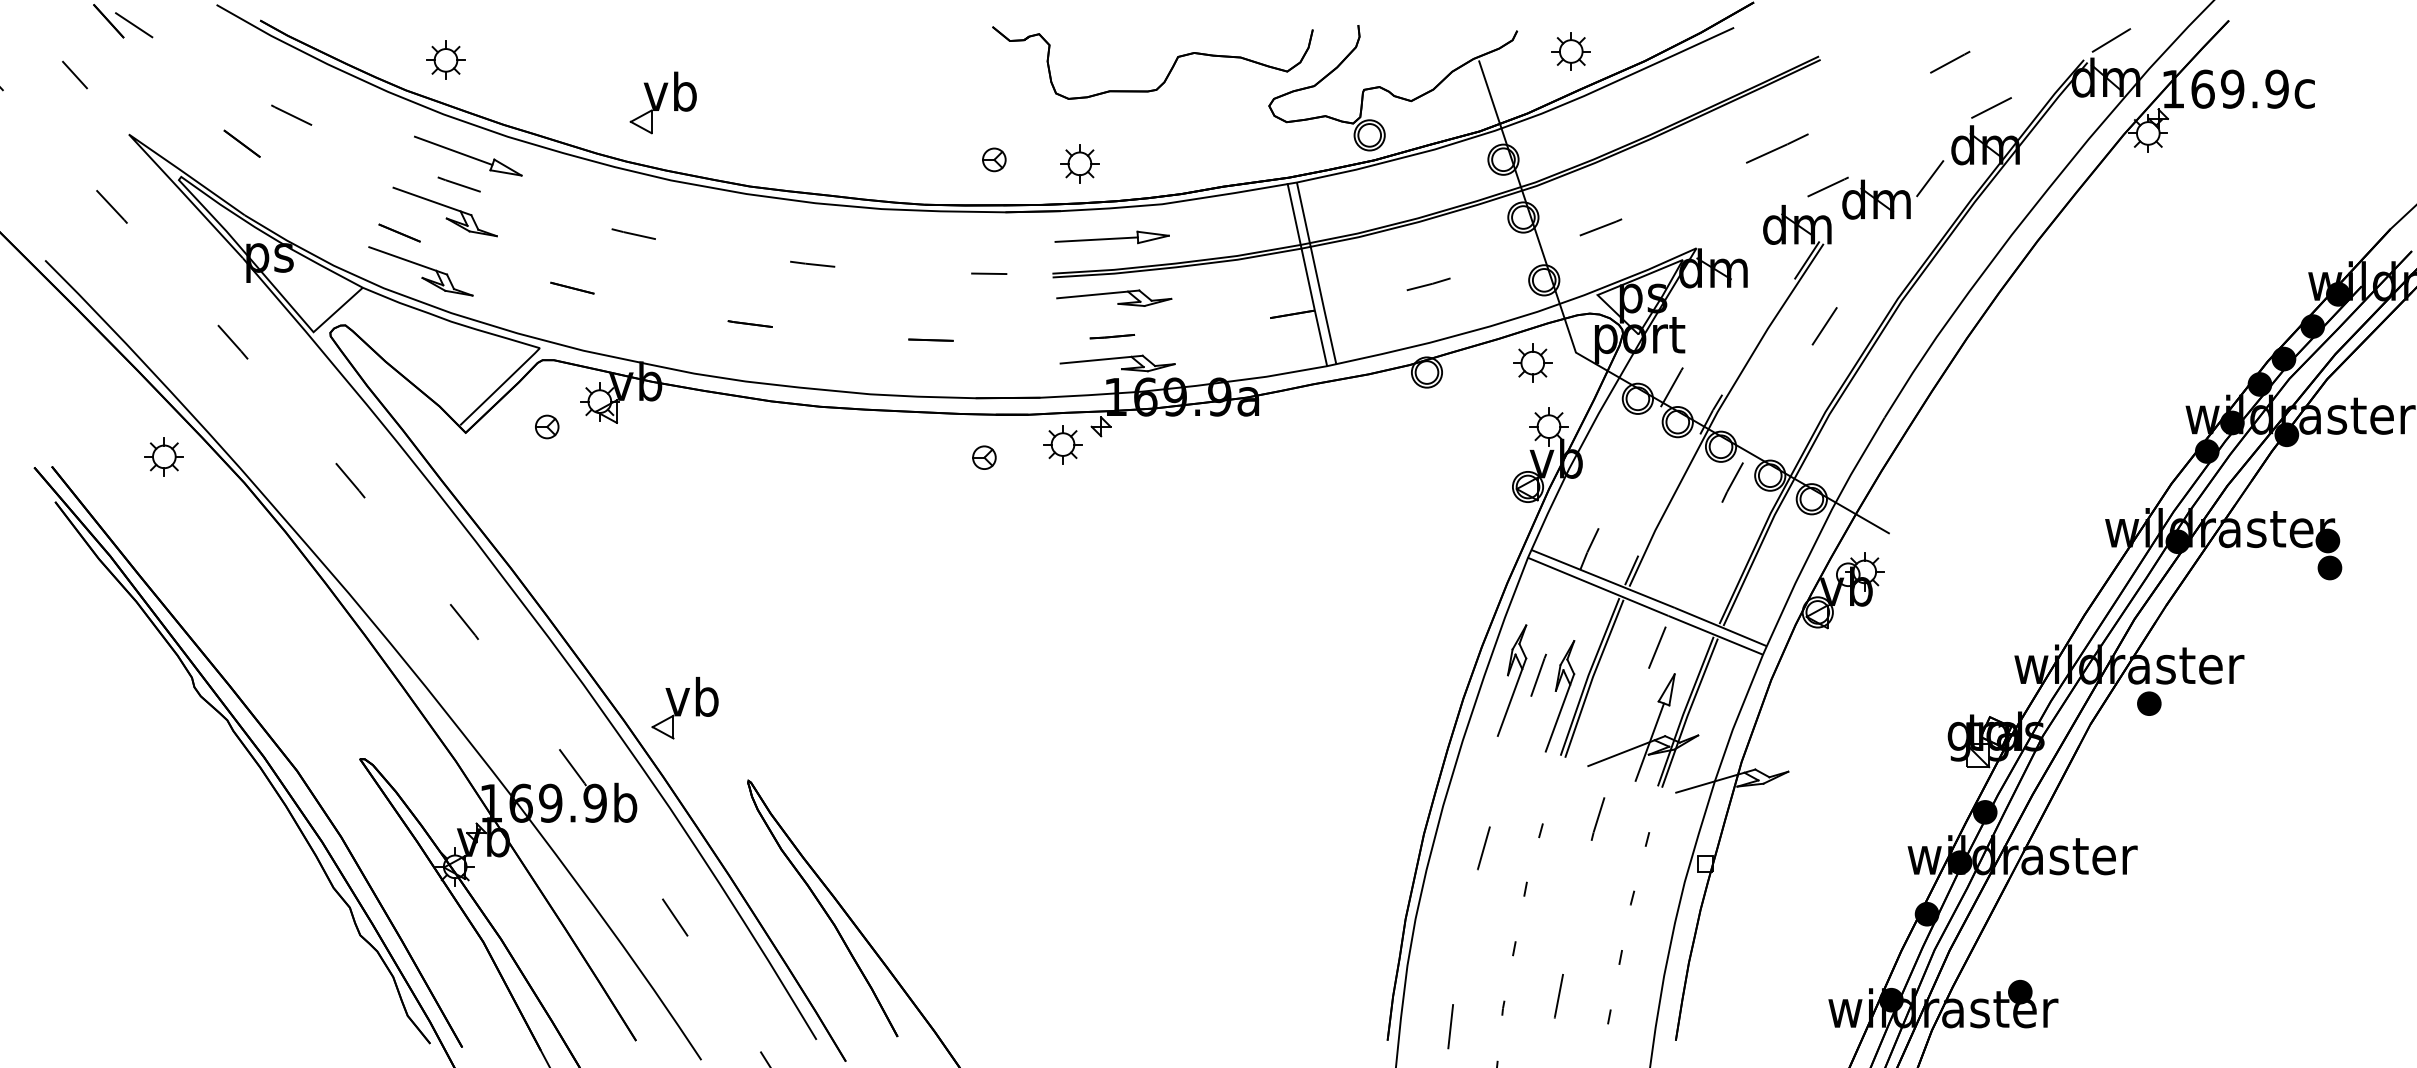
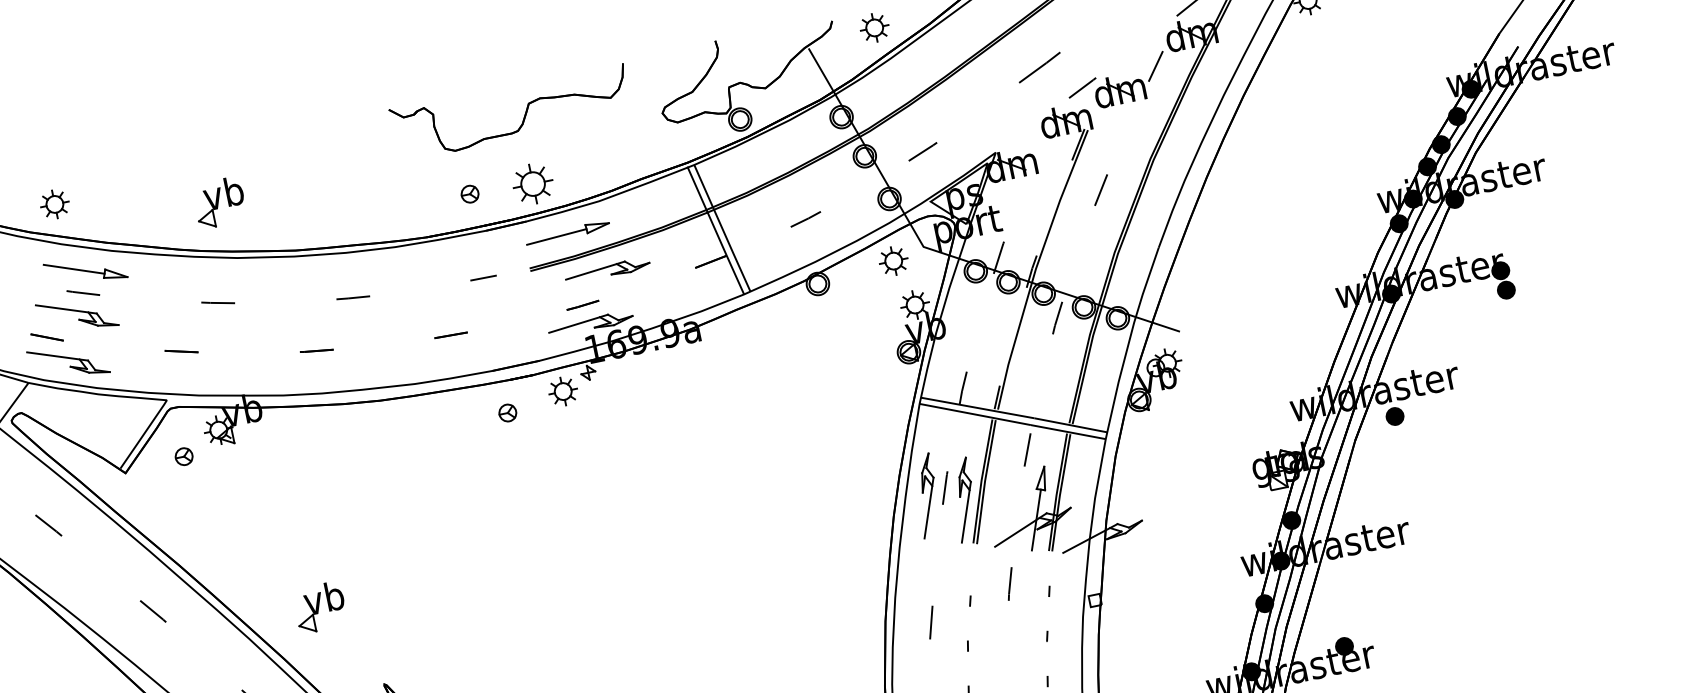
part: (1169, 70) -> (524, 114), moved
part: (1079, 163) -> (532, 183), size x1.4
part: (1114, 297) -> (607, 270), moved
part: (684, 708) -> (319, 607), moved

